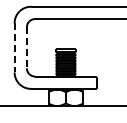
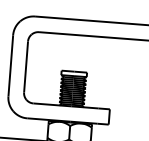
line: (14, 47) -> (10, 65), dashed -> solid
line: (26, 47) -> (25, 66), dashed -> solid

